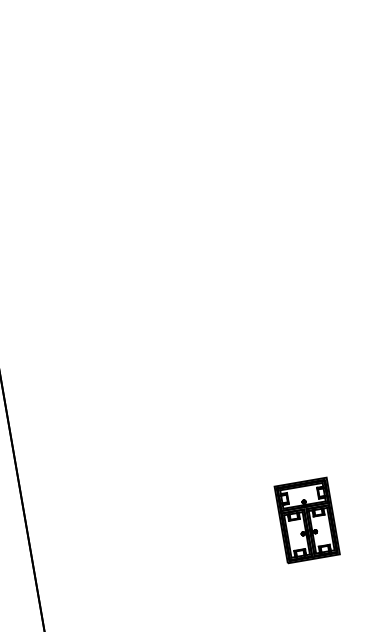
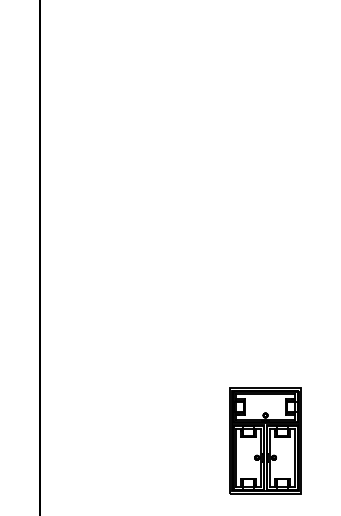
part: (307, 519) -> (265, 440), size x1.67

